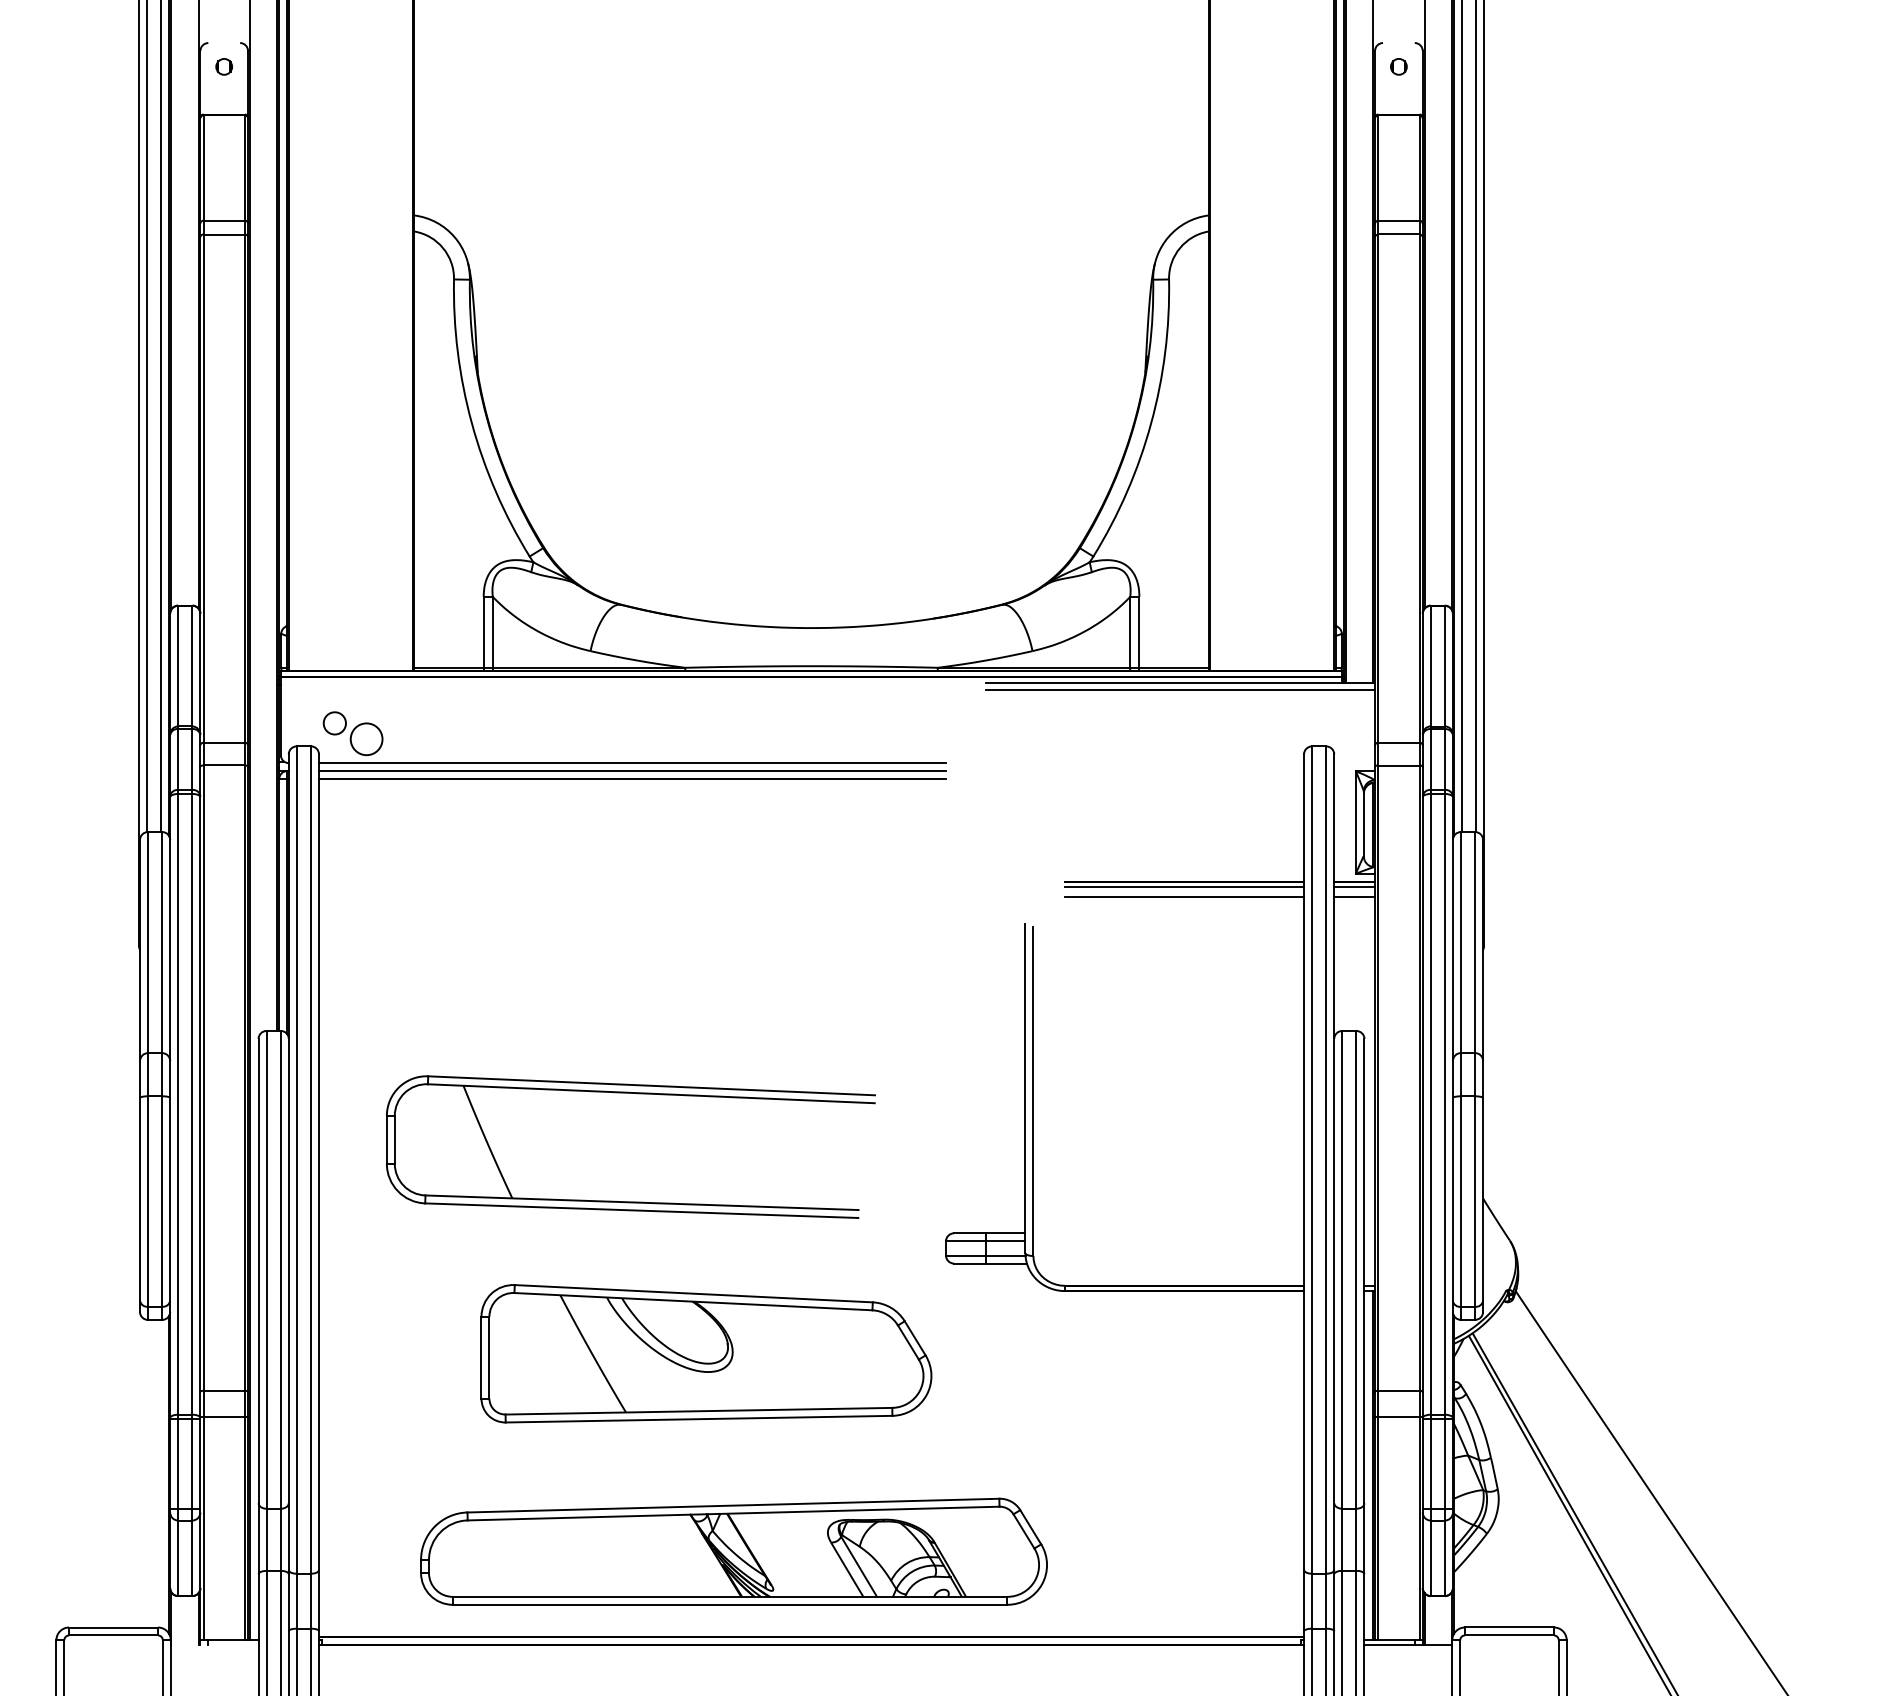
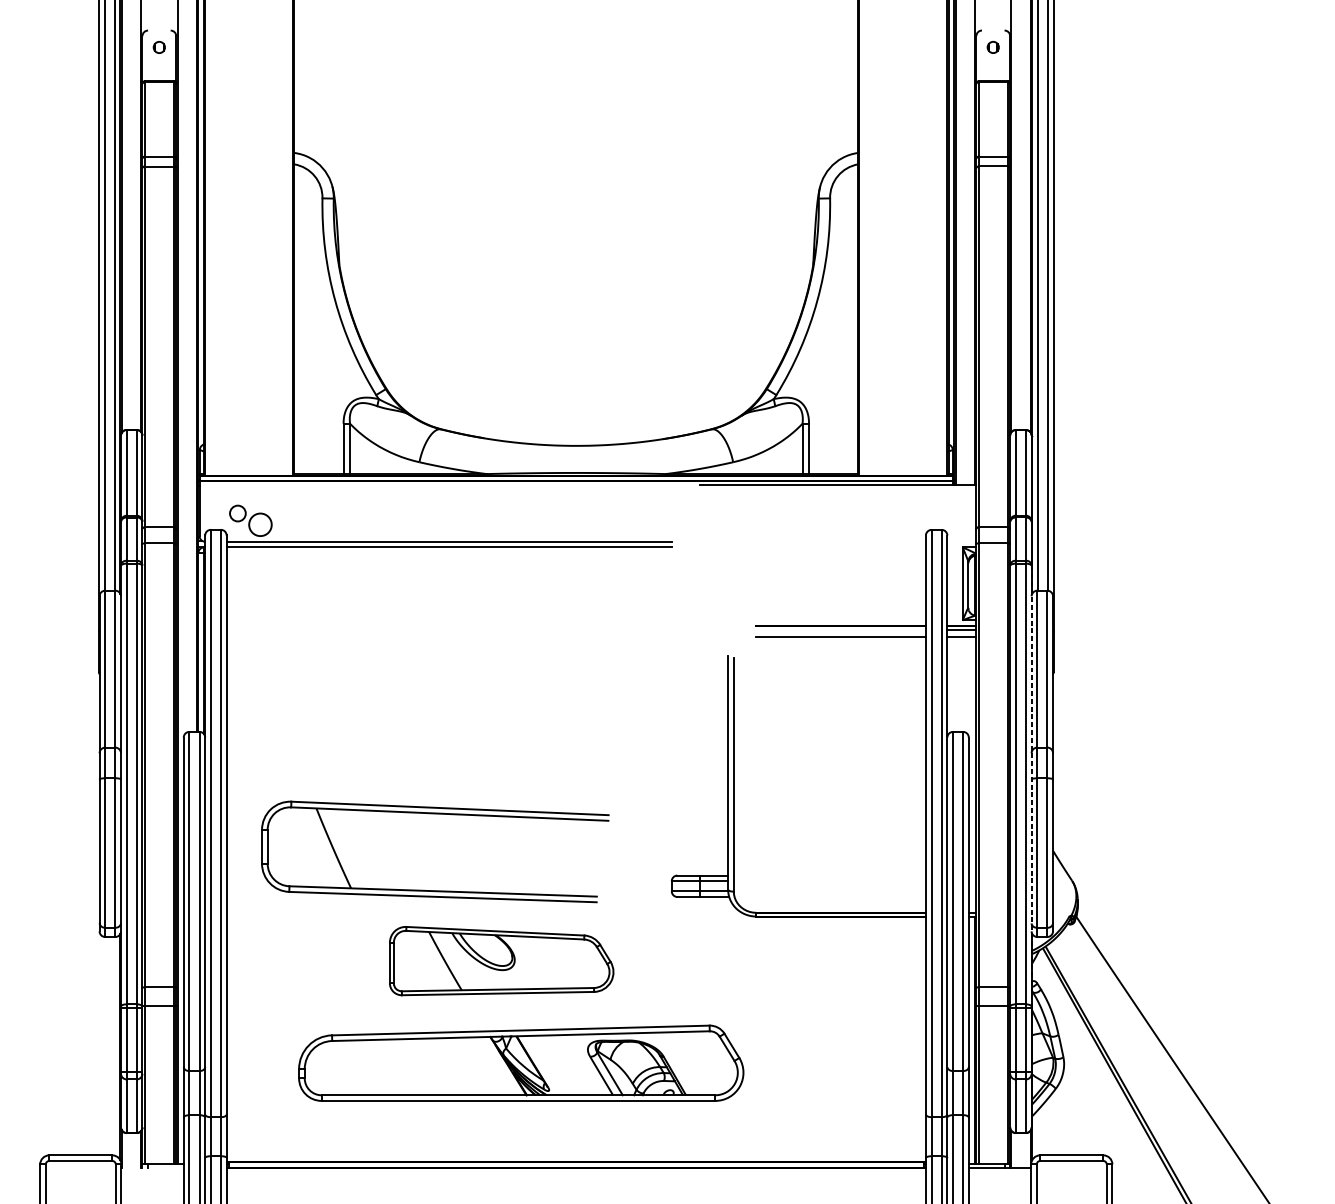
line: (1180, 689) -> (838, 489), removed
line: (632, 779) -> (449, 553), removed
line: (1184, 887) -> (841, 630), removed
part: (637, 1094) -> (439, 814), moved
line: (1452, 1108) -> (1031, 786), solid -> dashed
part: (706, 1353) -> (501, 960), size x0.7
part: (733, 1551) -> (520, 1063), moved

